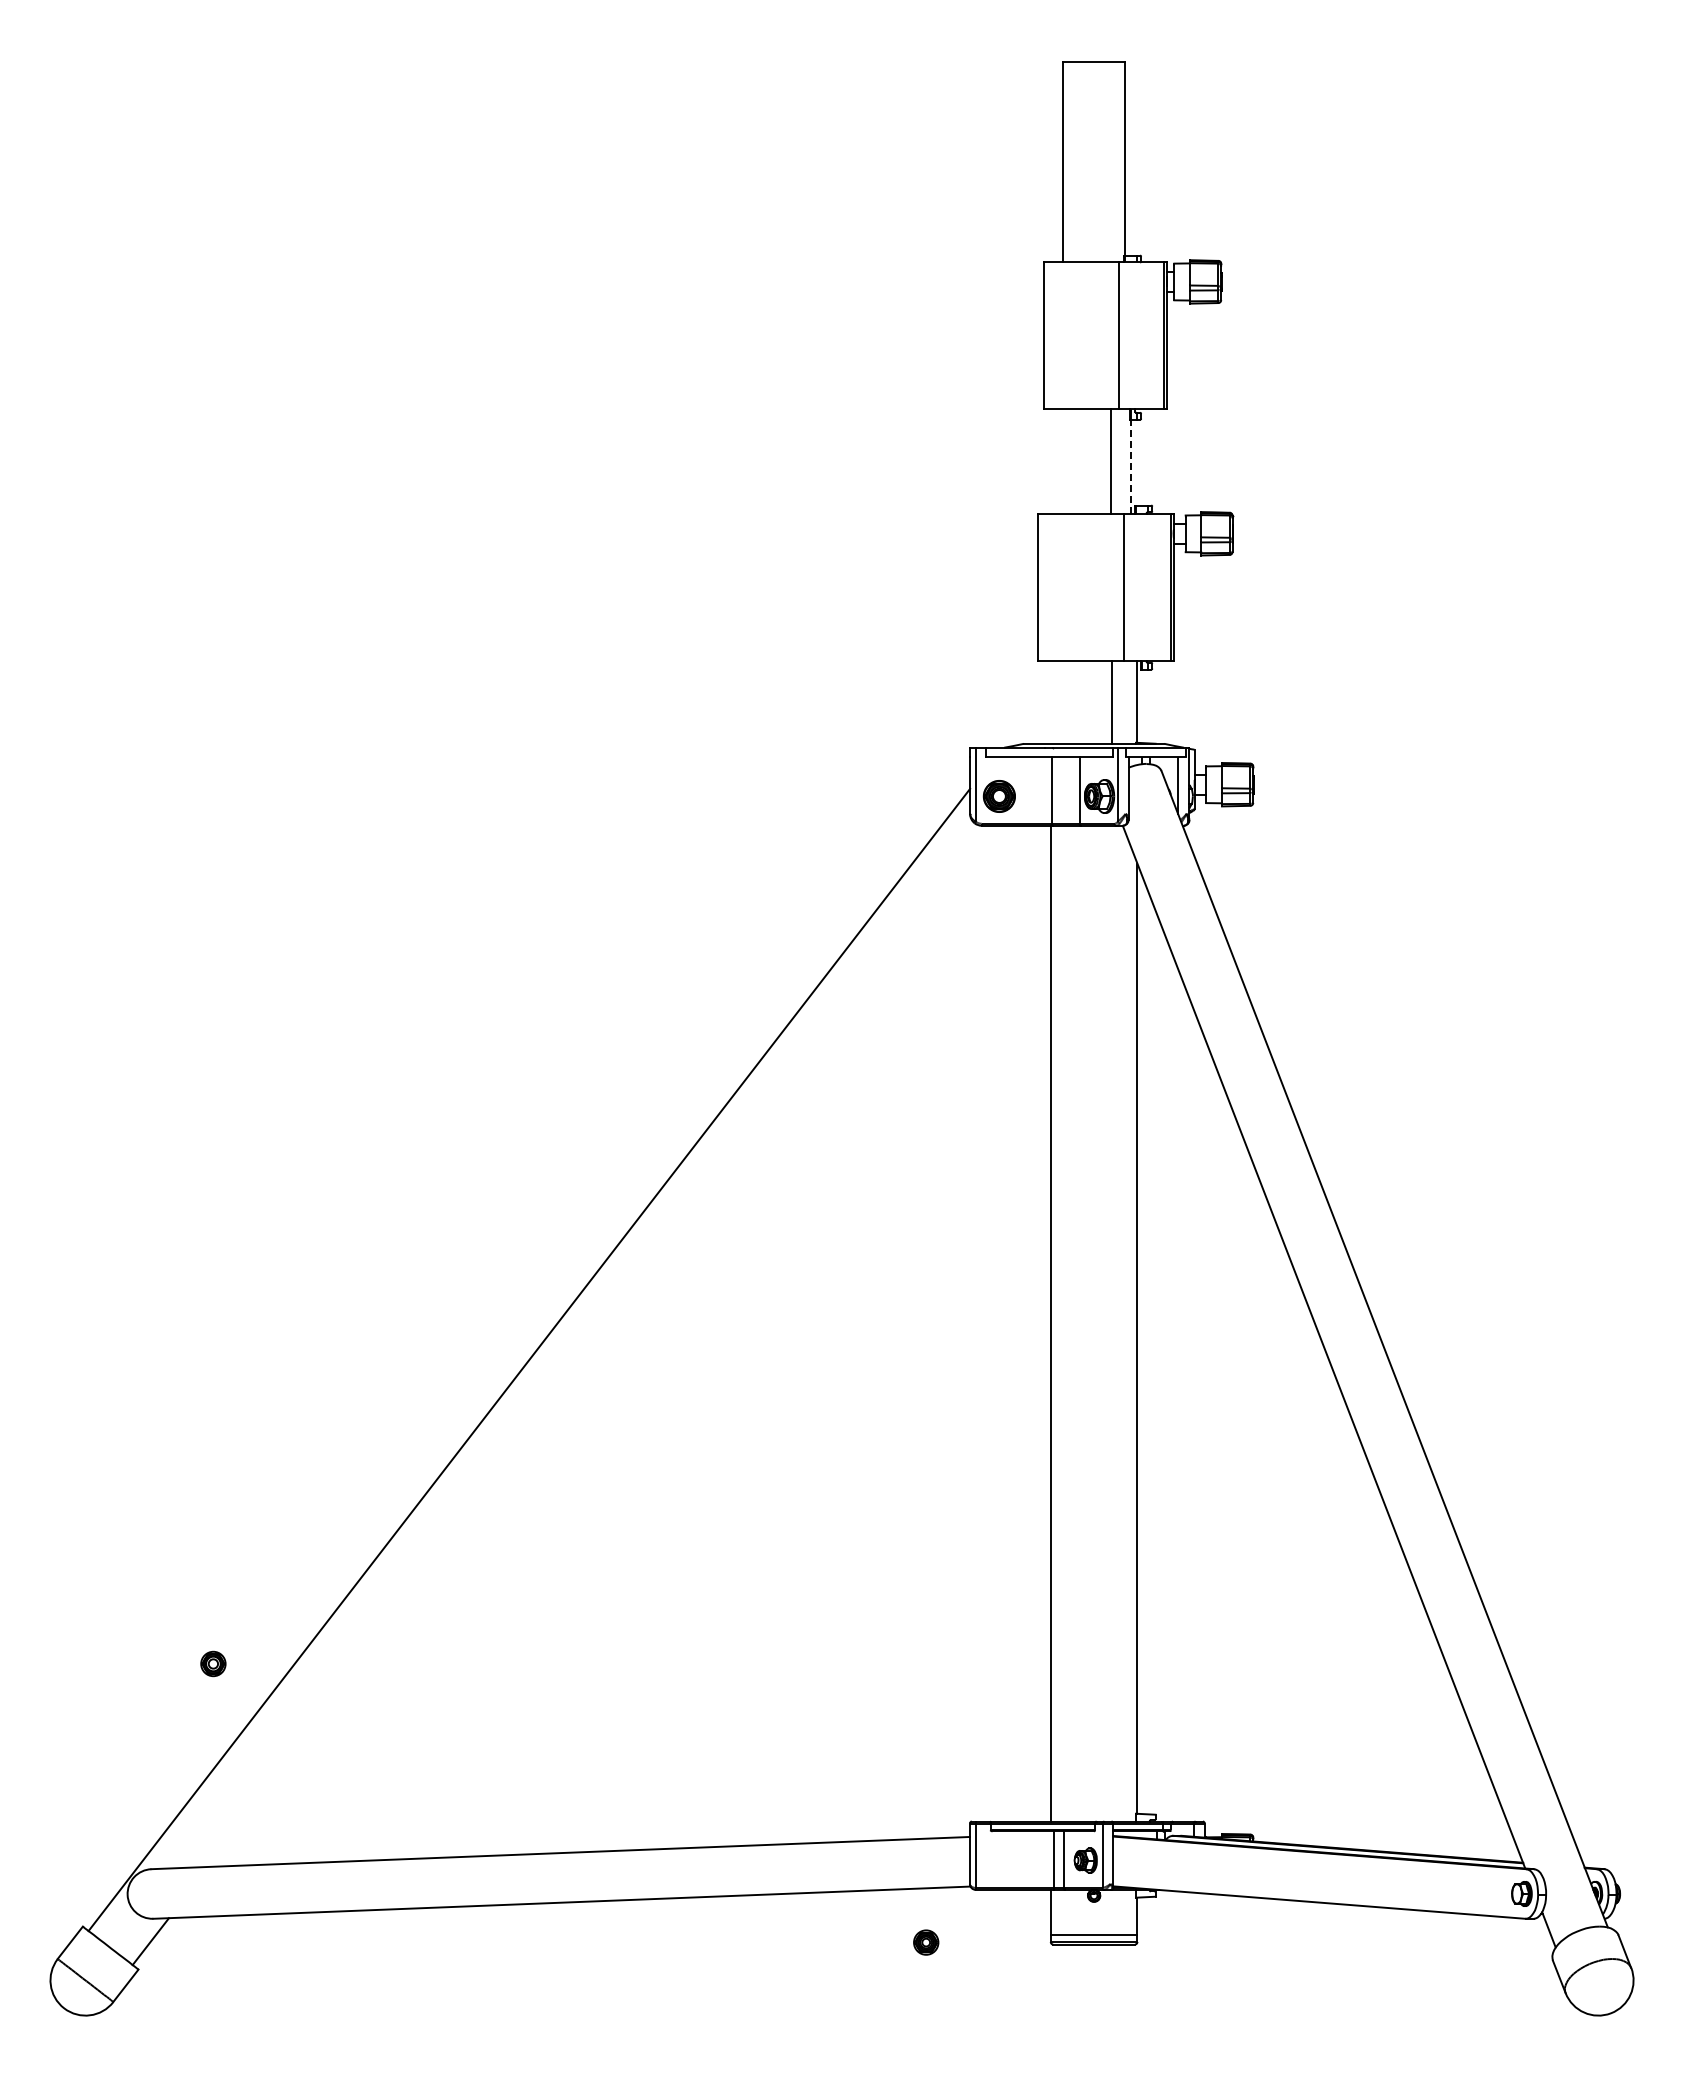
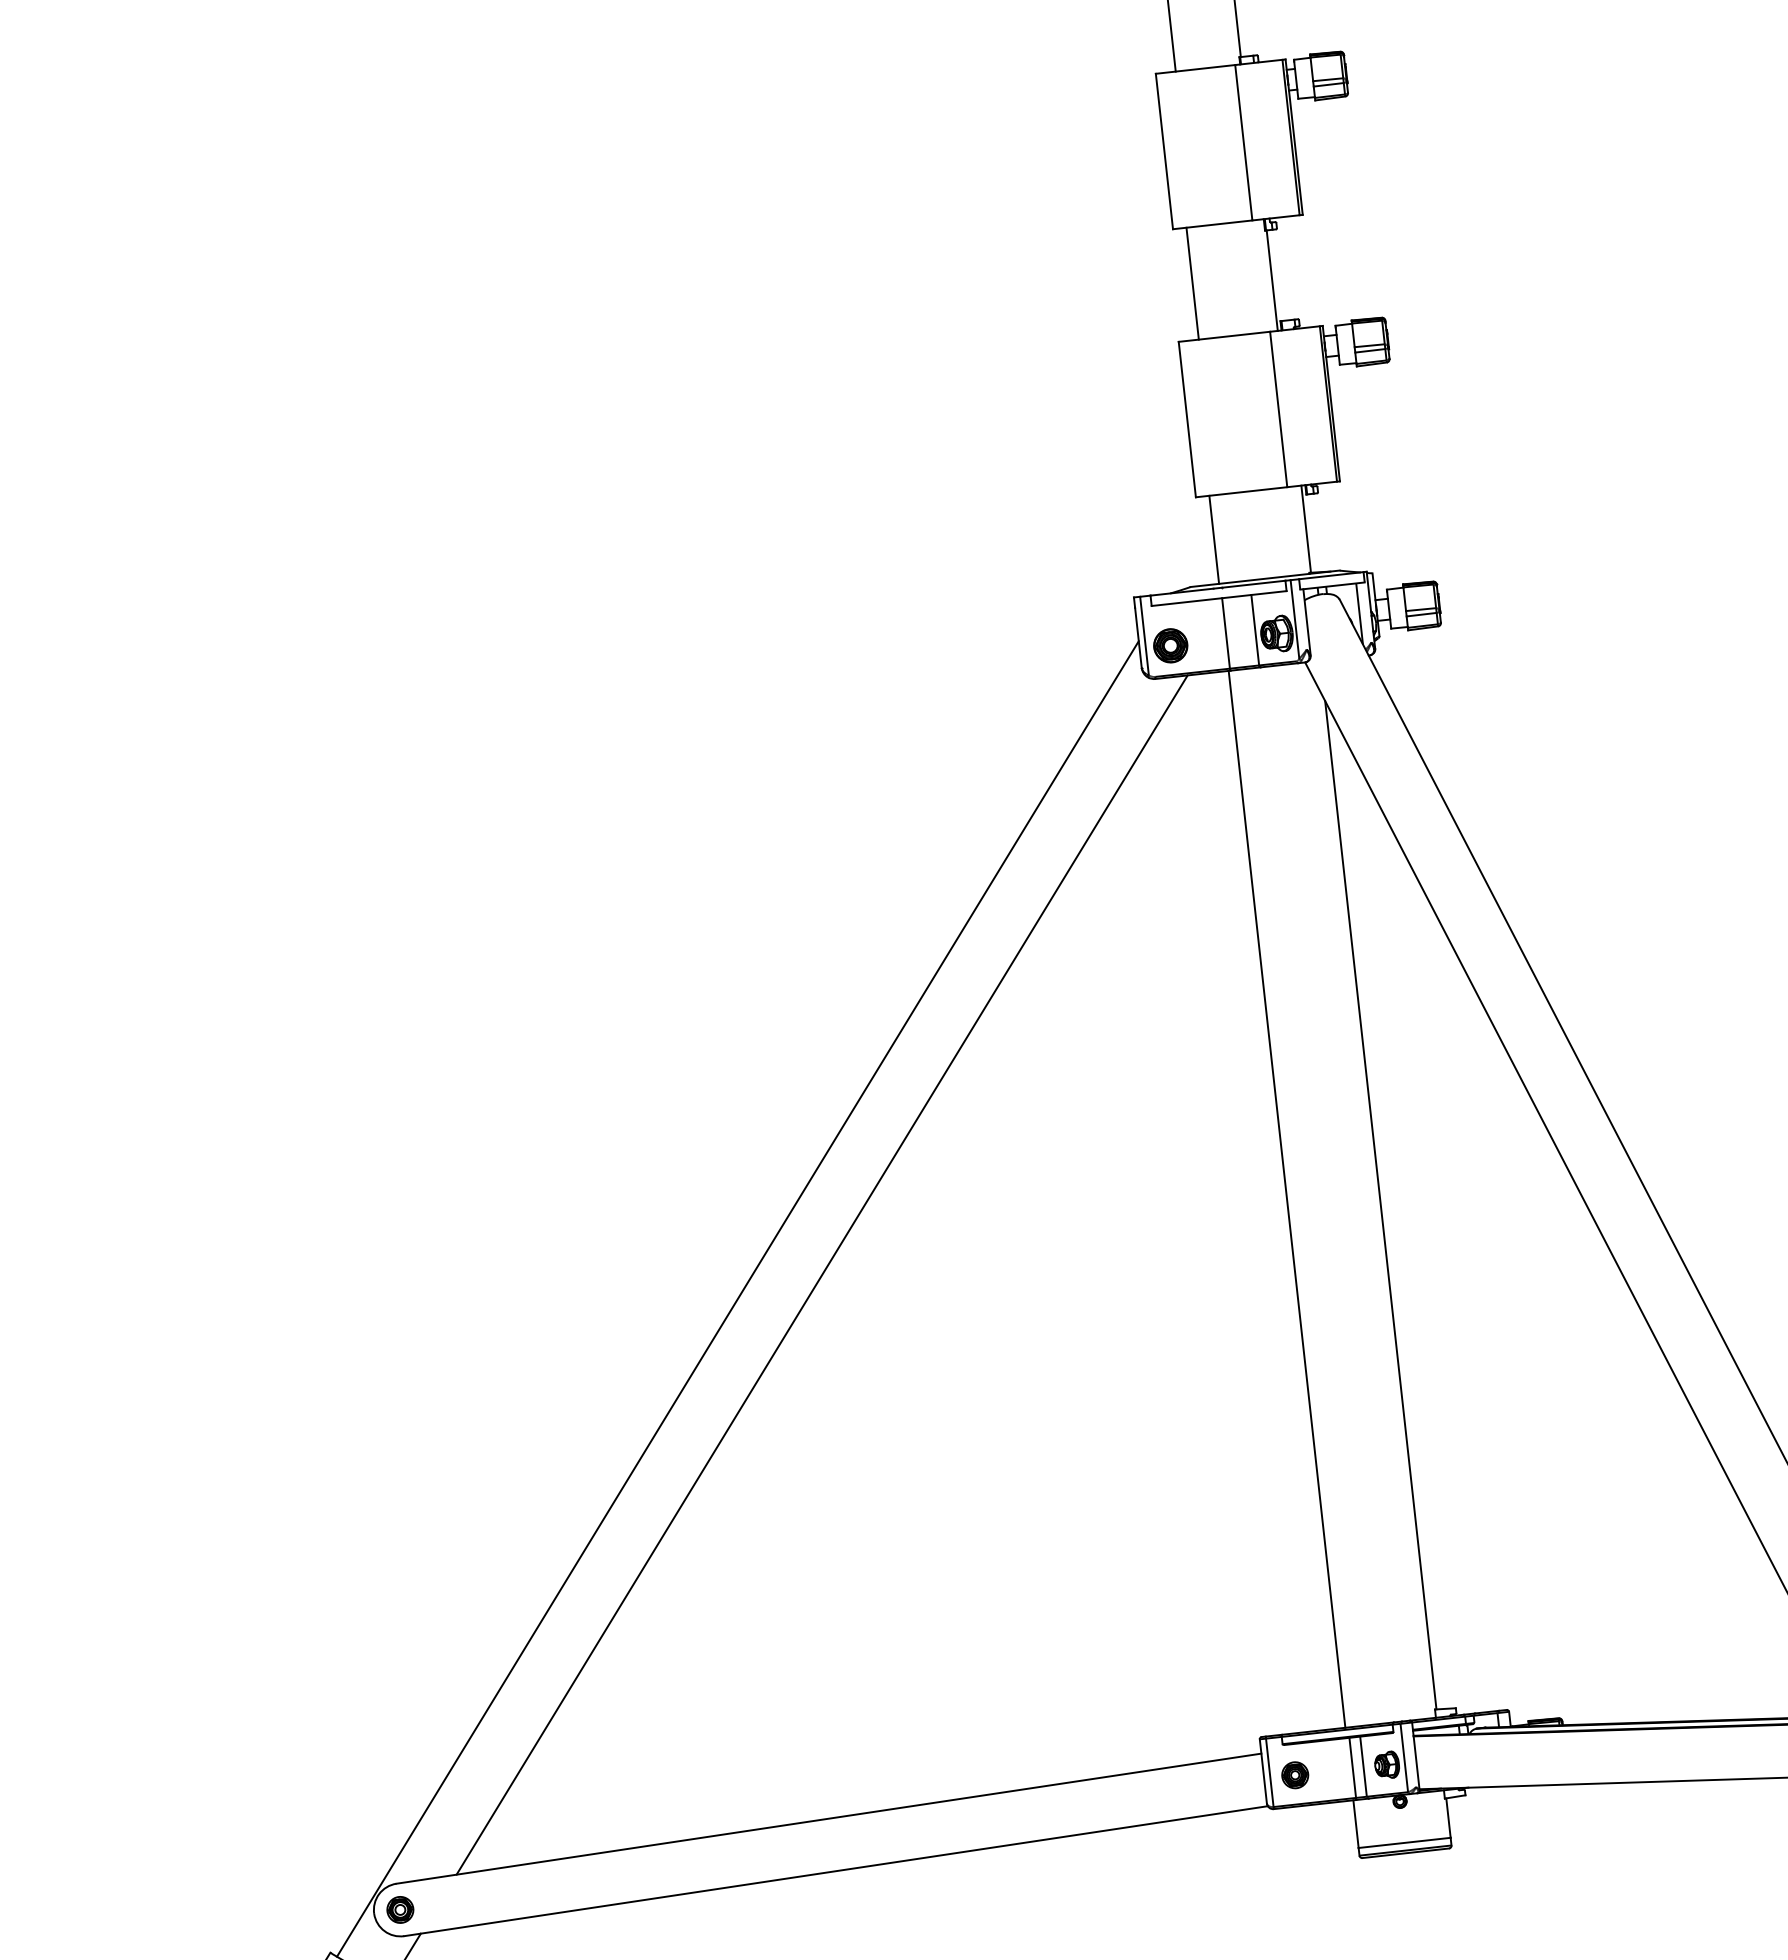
line: (1111, 461) -> (1193, 283), moved
line: (1131, 466) -> (1272, 280), dashed -> solid
line: (1111, 701) -> (1213, 539), moved
line: (610, 1345) -> (822, 1274), added
part: (213, 1663) -> (400, 1909), moved
part: (926, 1942) -> (1295, 1775), moved

